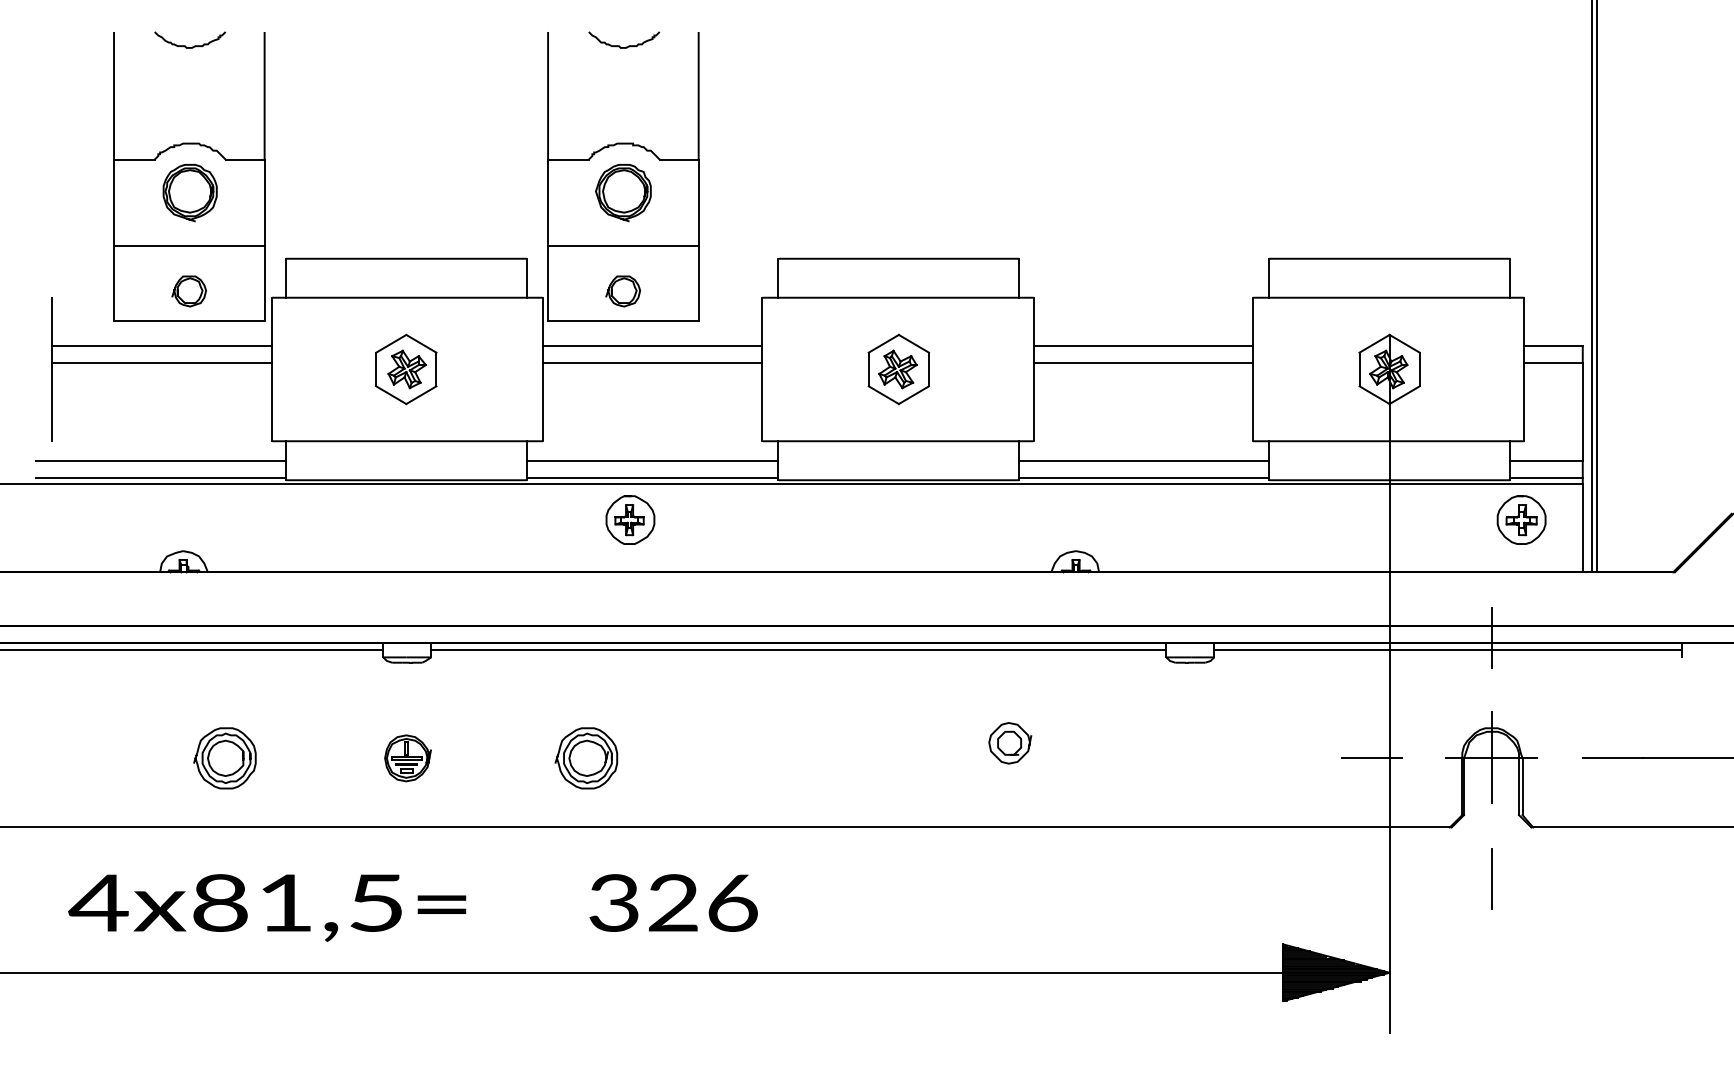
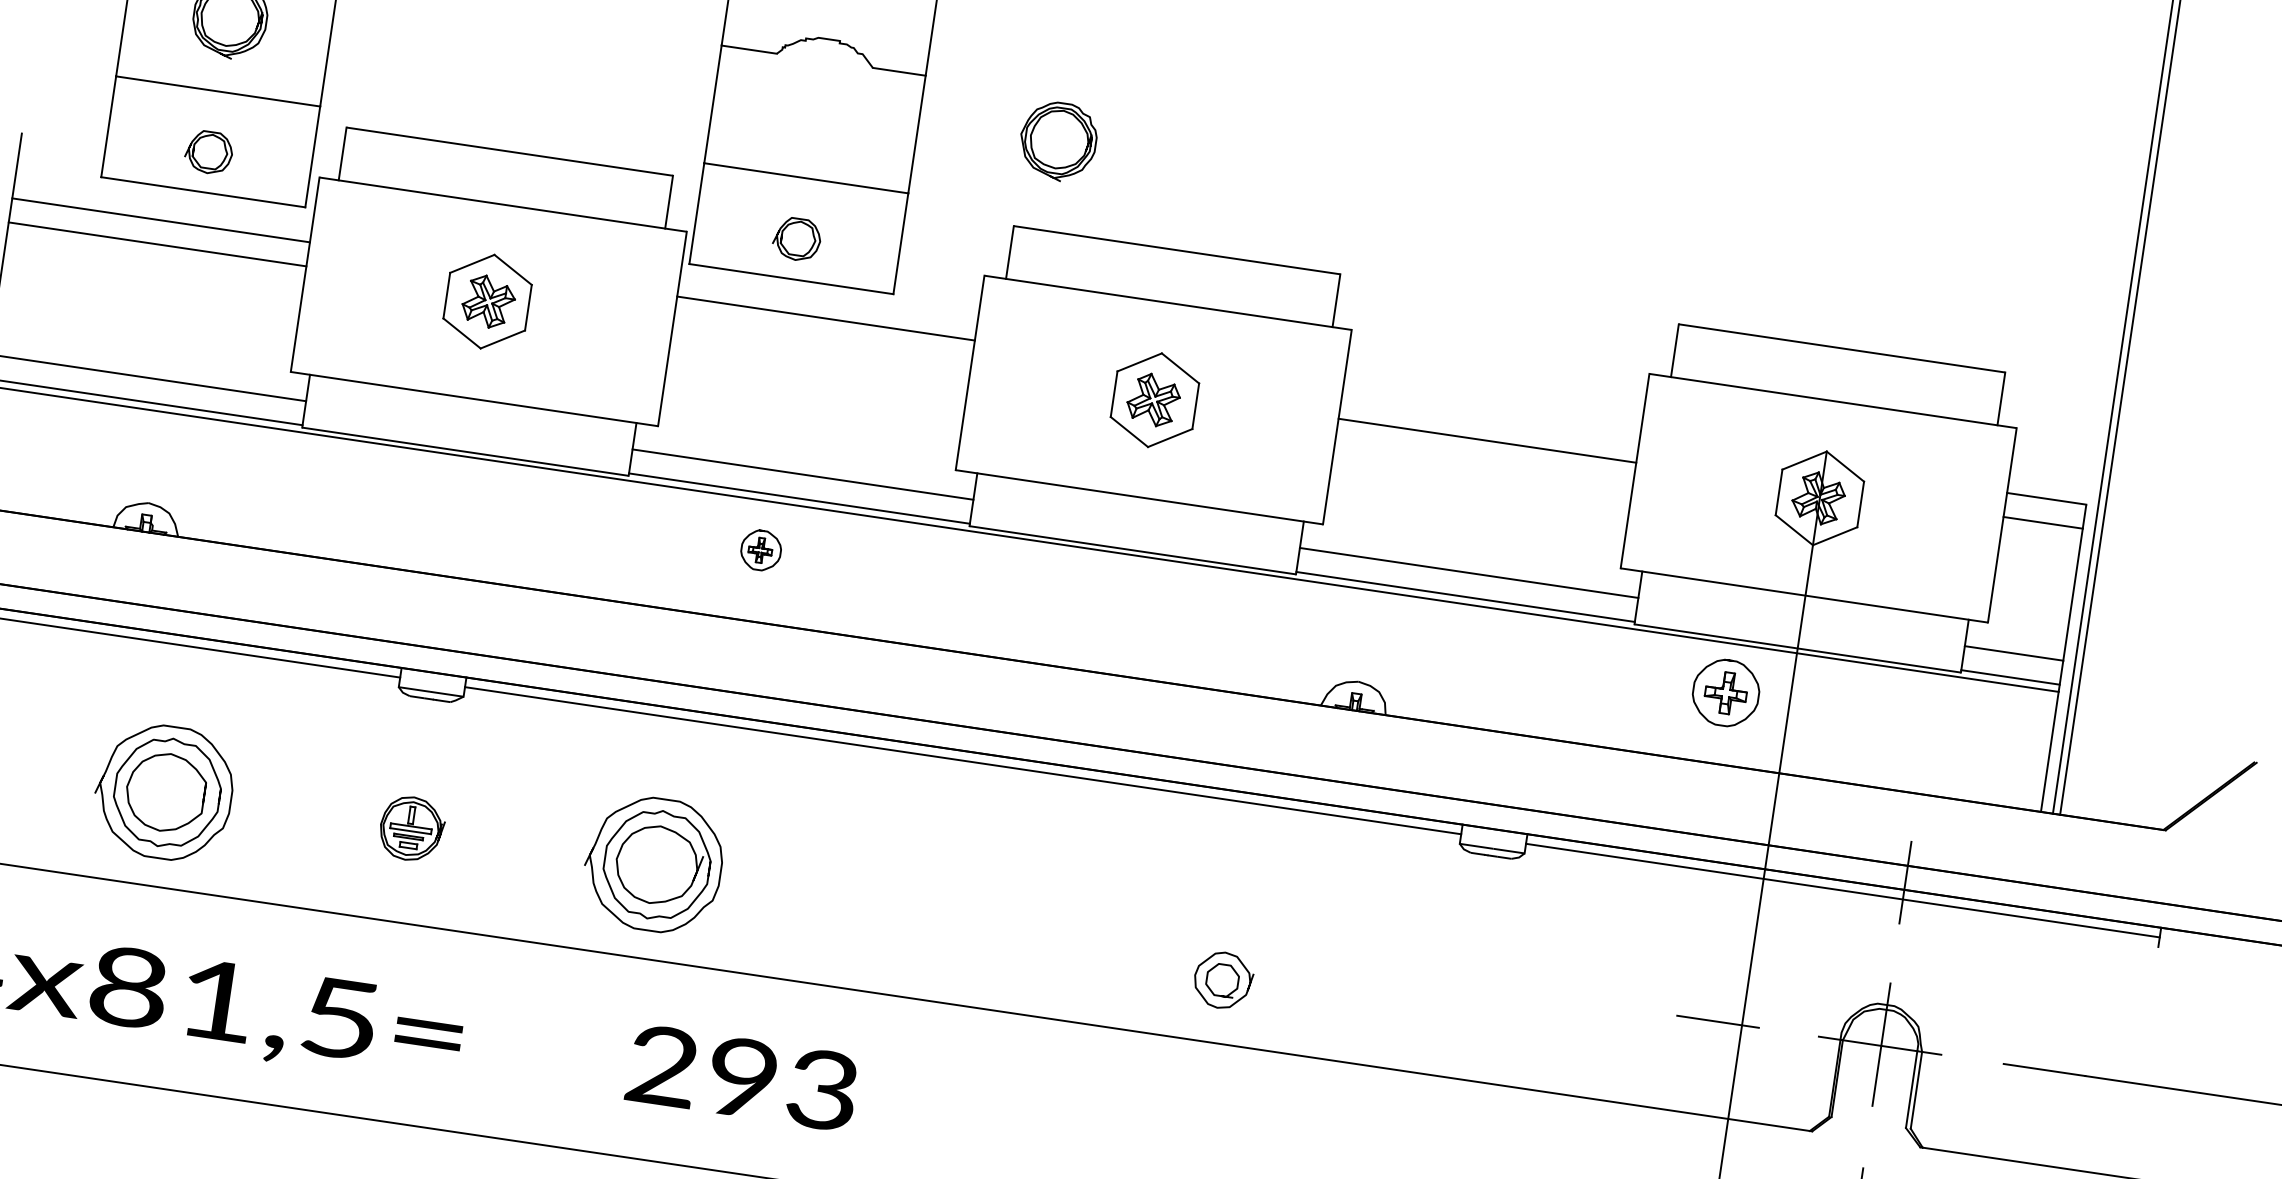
part: (623, 193) -> (1058, 142), moved
line: (1143, 345) -> (1491, 416), removed
line: (652, 363) -> (822, 342), removed
part: (630, 519) -> (761, 549), size x0.6
part: (1521, 519) -> (1725, 692), moved
part: (1010, 743) -> (1223, 980), moved
part: (224, 758) -> (163, 792), size x1.6
part: (586, 758) -> (653, 864), size x1.6
text: (673, 902) -> (742, 1077), 326 -> 293

